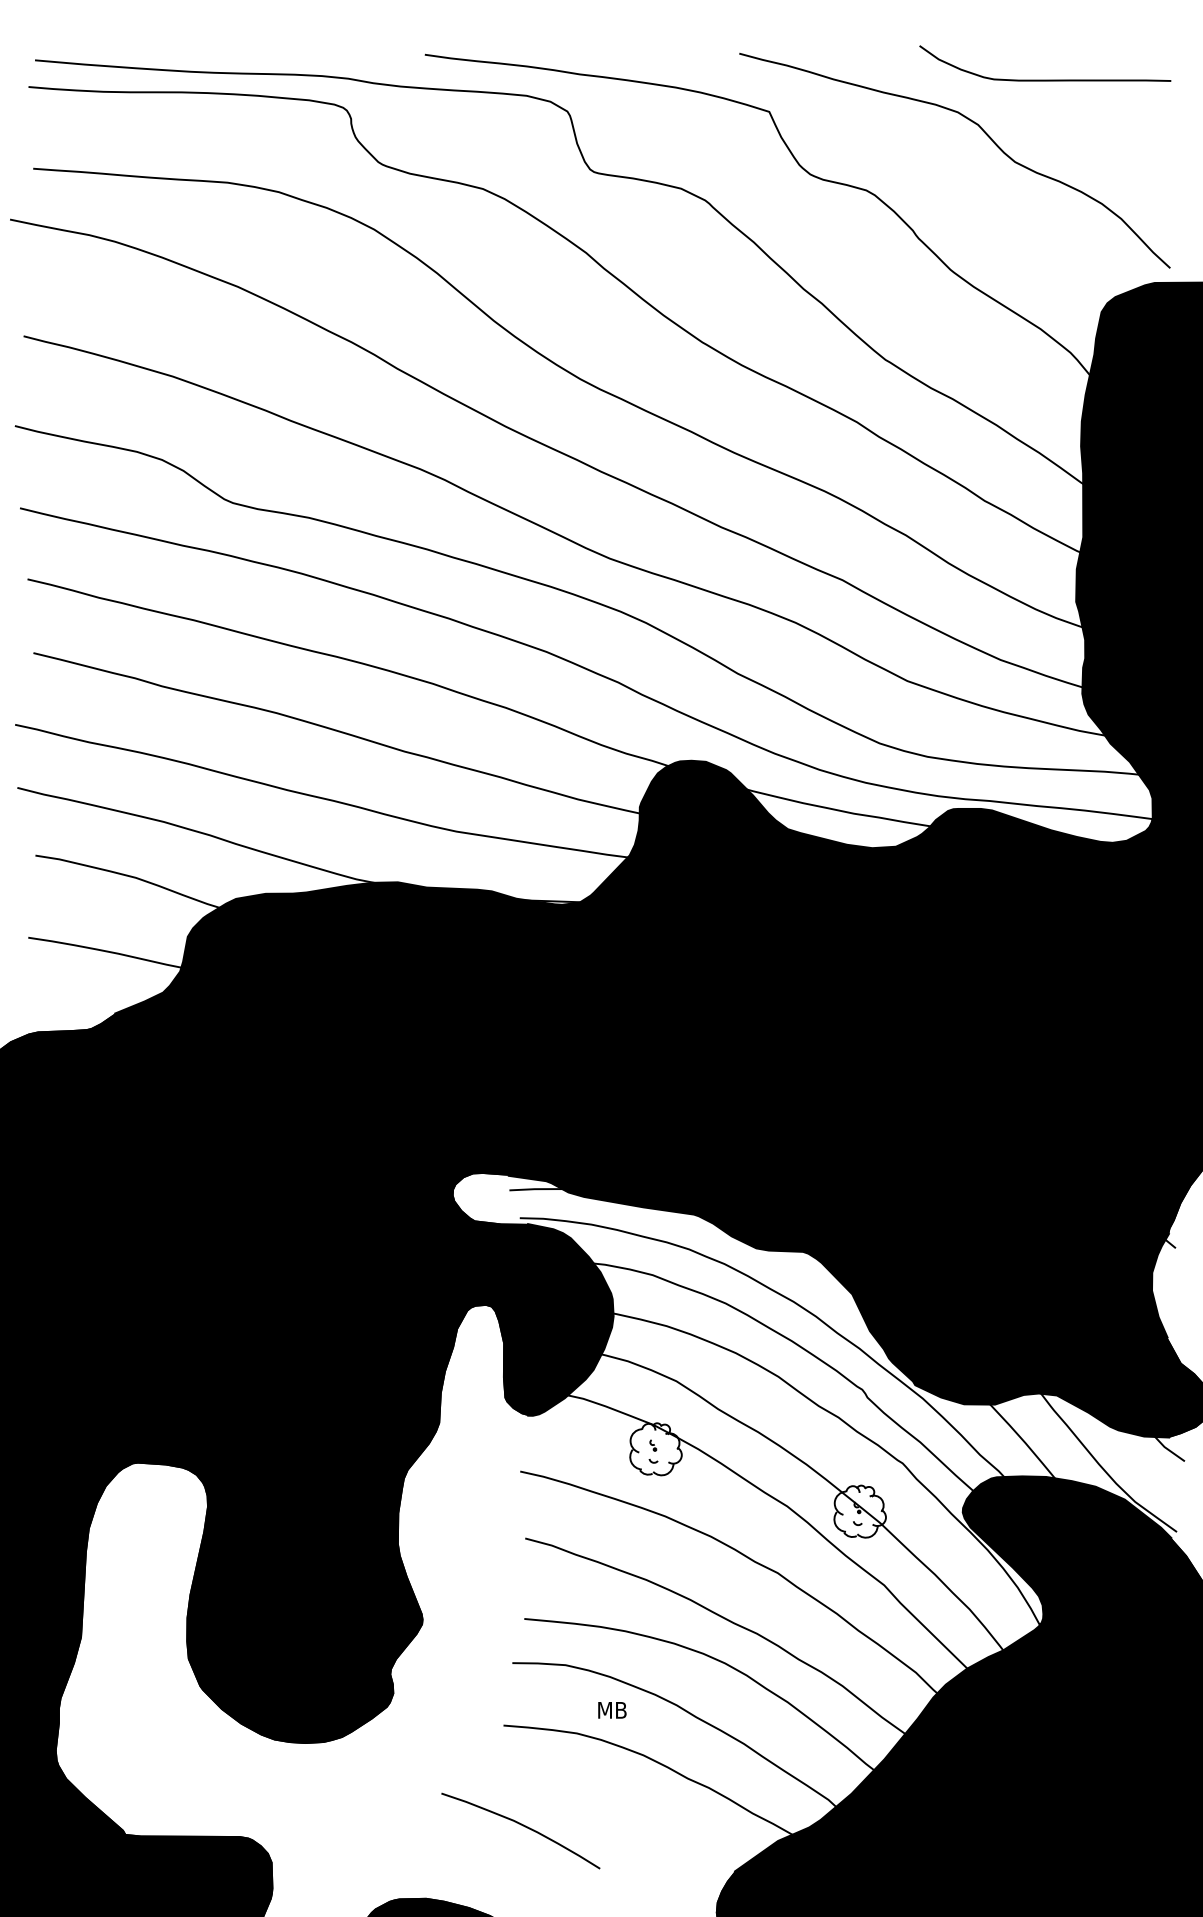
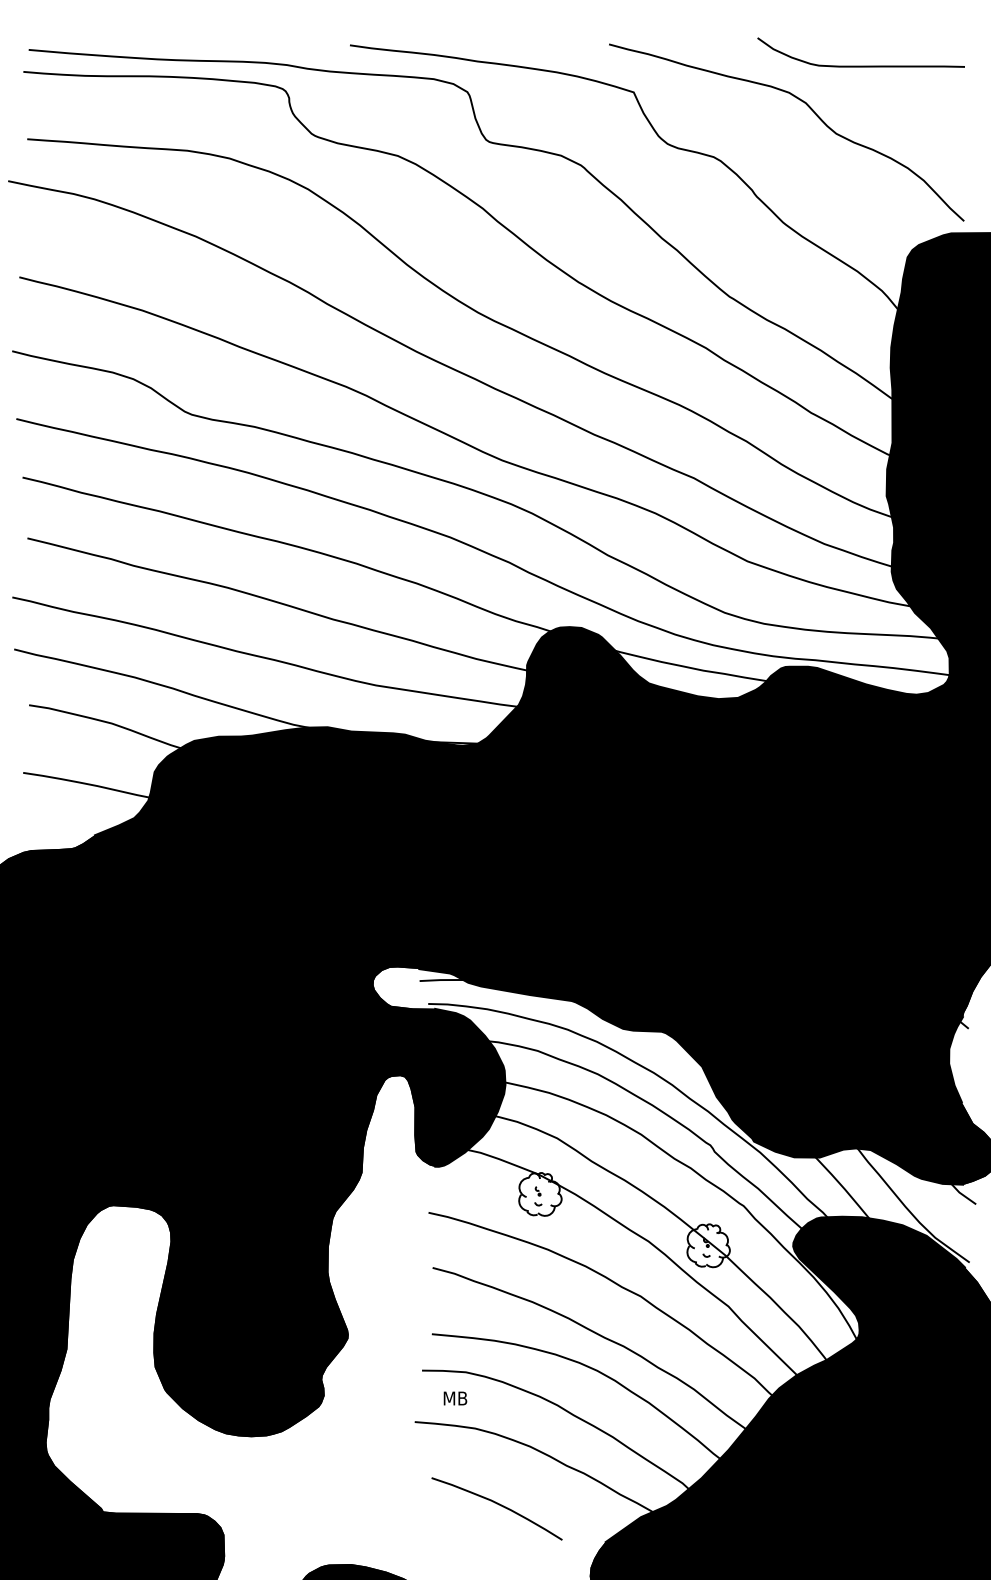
text: (612, 1710) -> (455, 1398), moved
curve: (522, 1826) -> (498, 1505), moved

